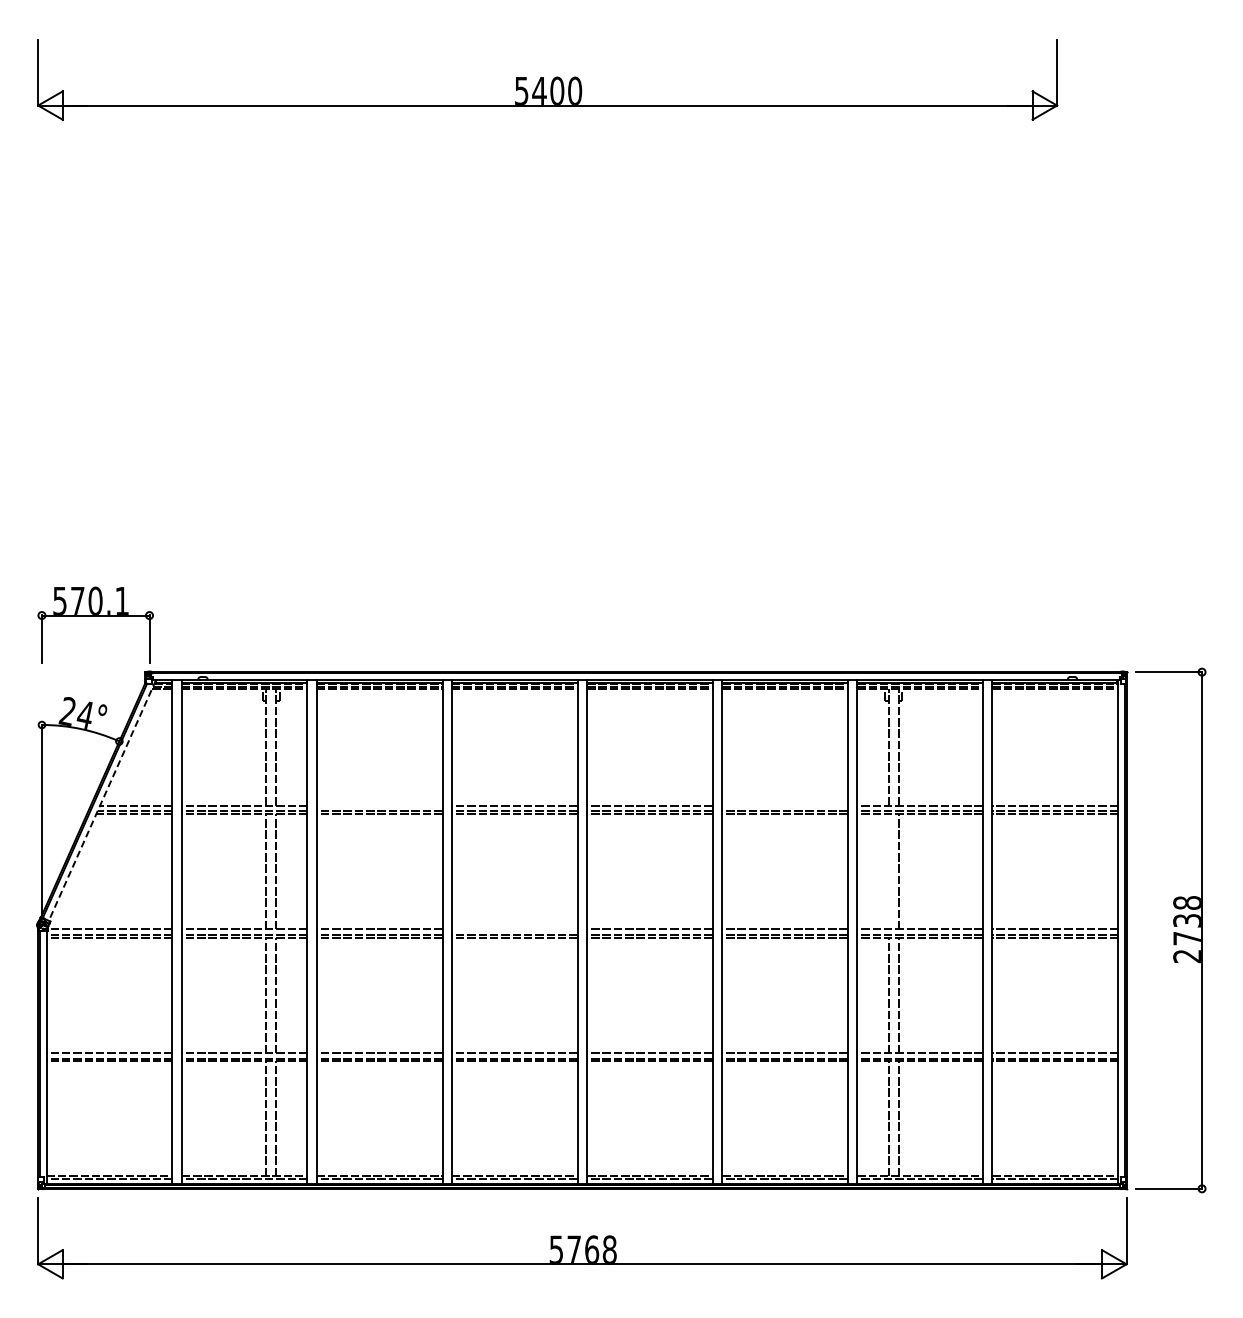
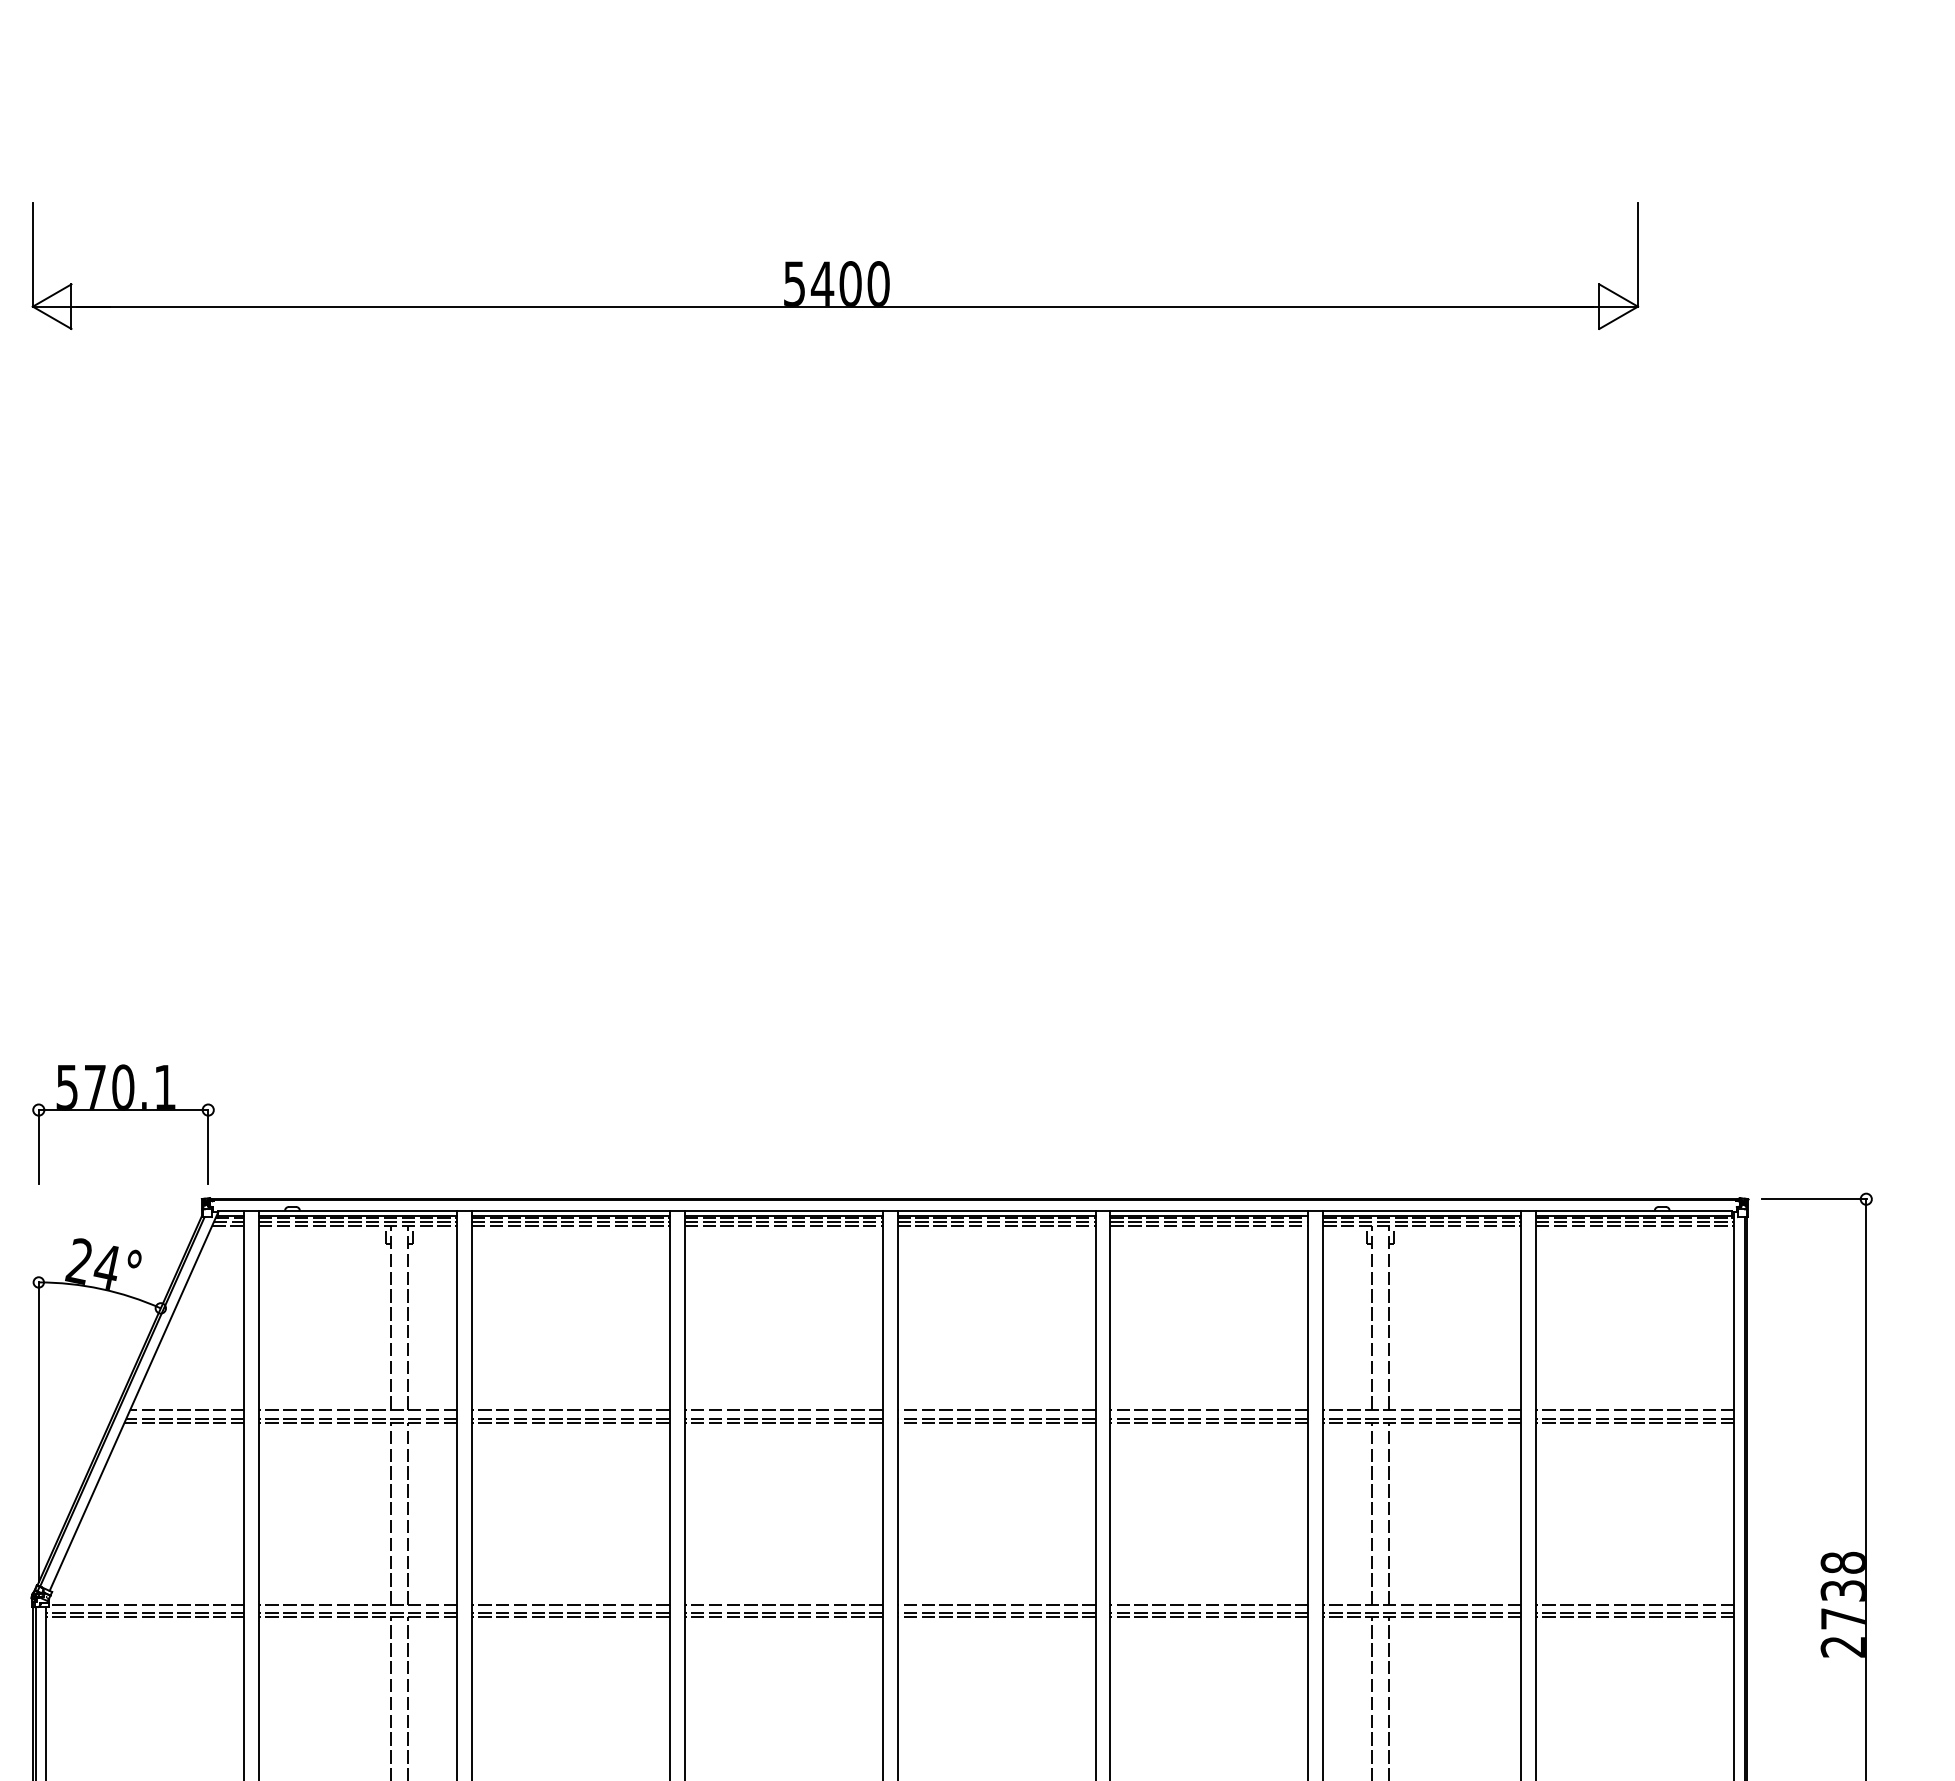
line: (102, 800) -> (134, 1401), dashed -> solid
line: (379, 805) -> (570, 1409), added
line: (784, 805) -> (1208, 1409), added
line: (888, 871) -> (1372, 1513), added
line: (514, 929) -> (783, 1604), added

